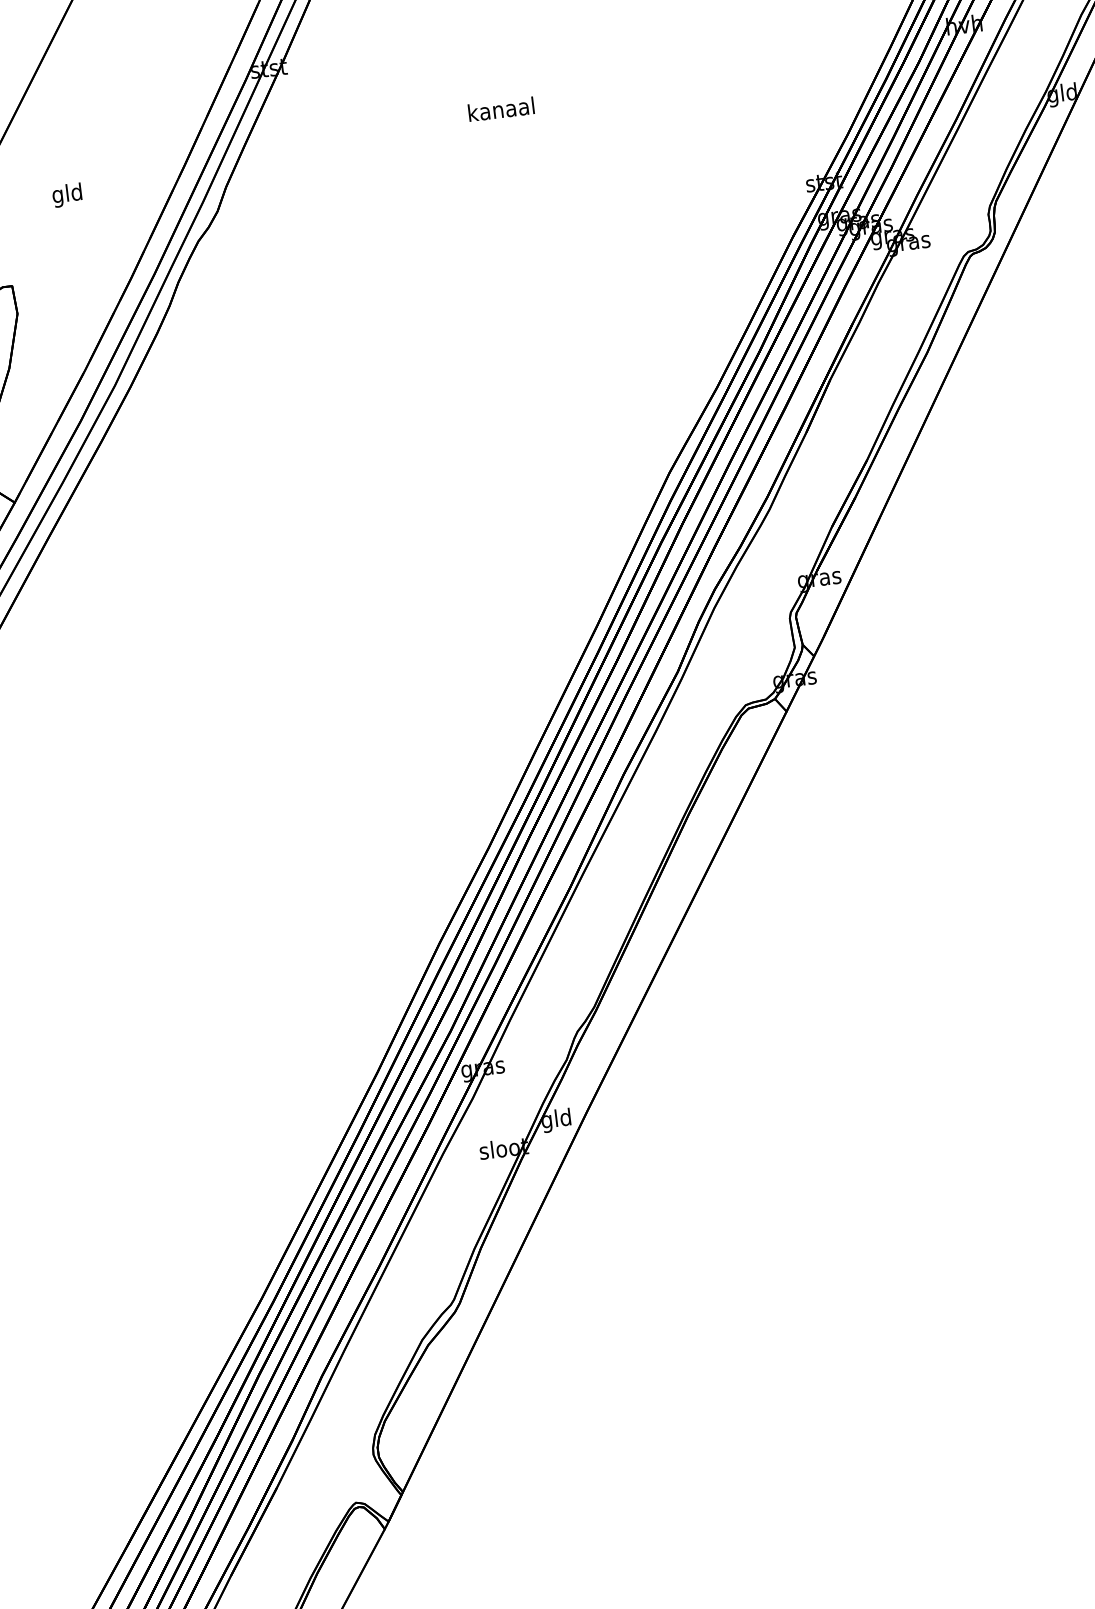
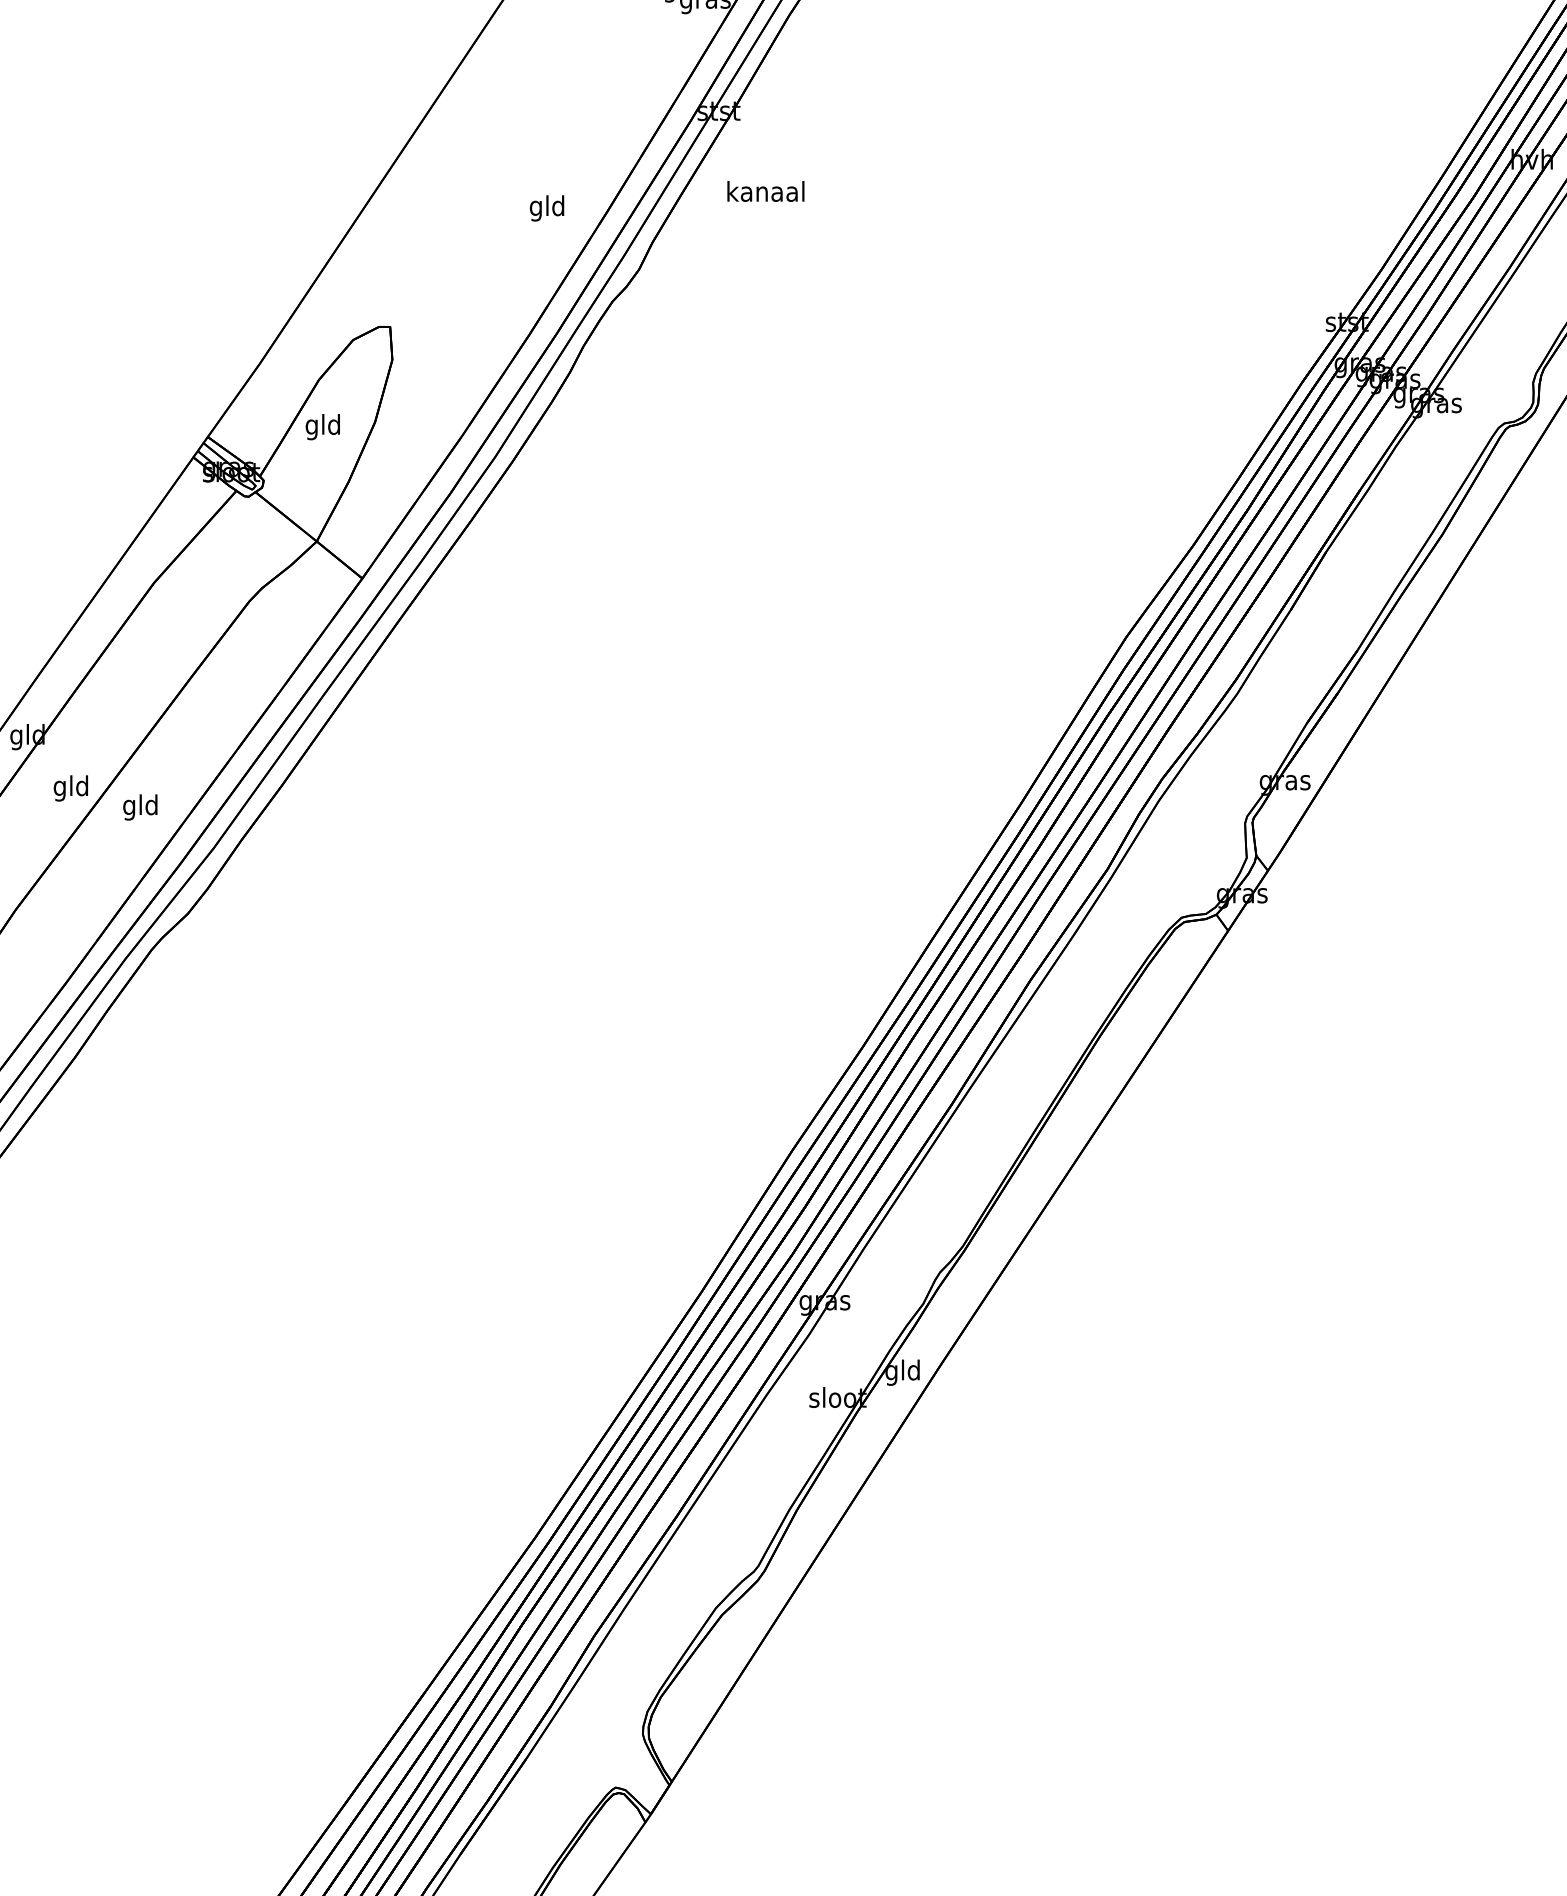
text: (500, 109) -> (765, 191), moved
text: (66, 195) -> (546, 208), moved

